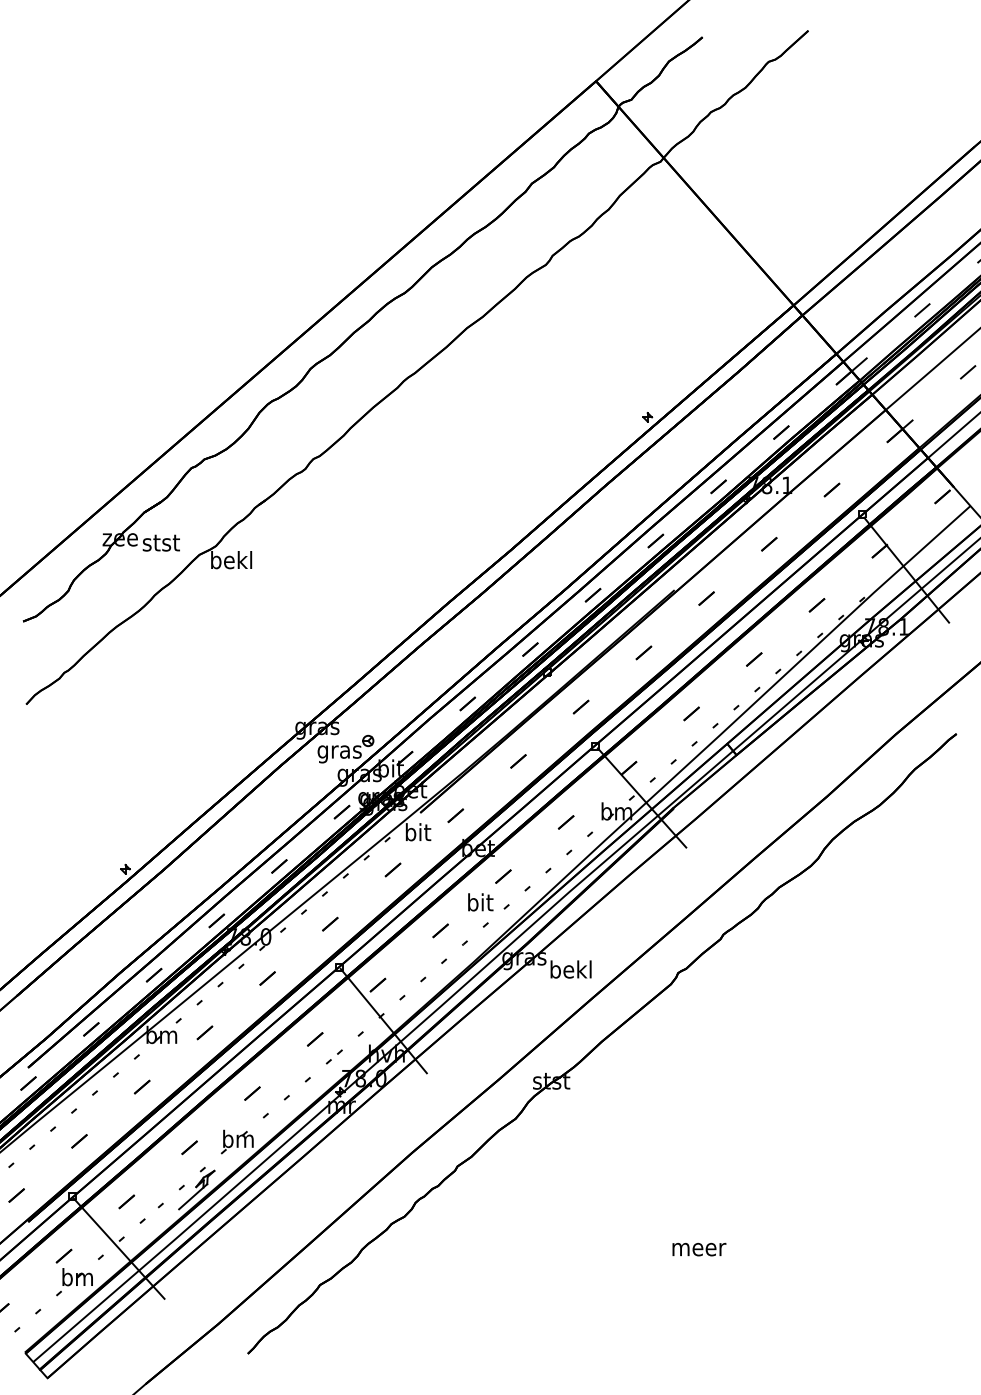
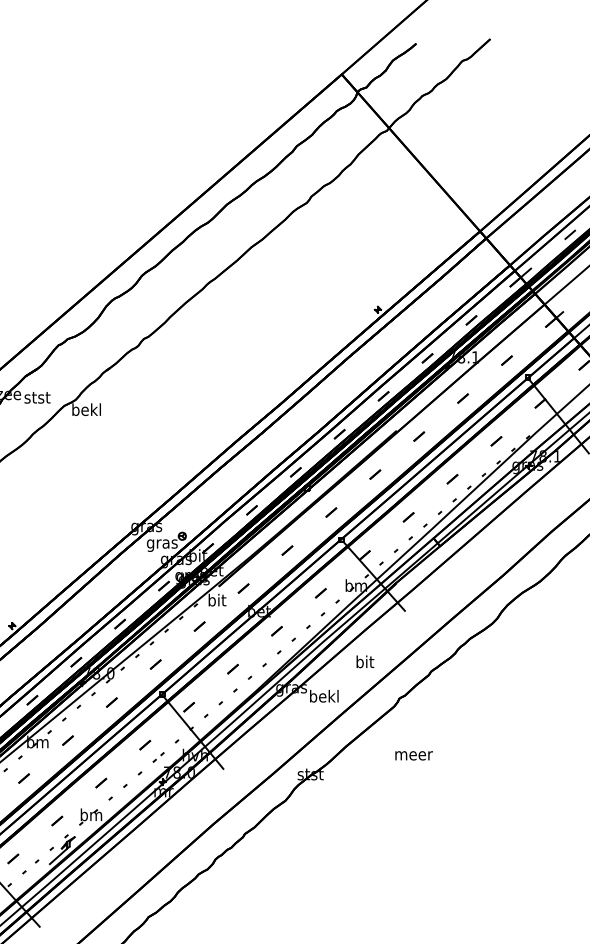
text: (480, 902) -> (365, 661), moved
text: (699, 1249) -> (414, 755), moved

